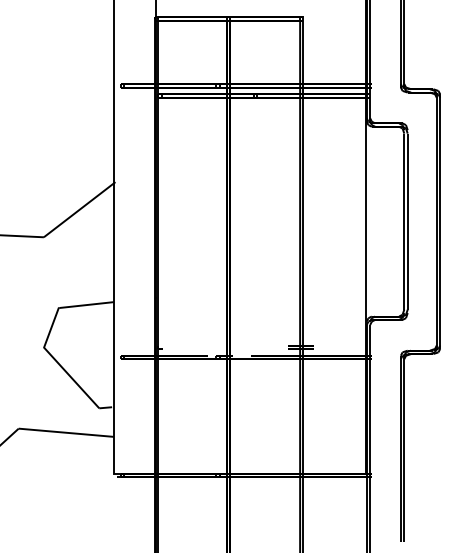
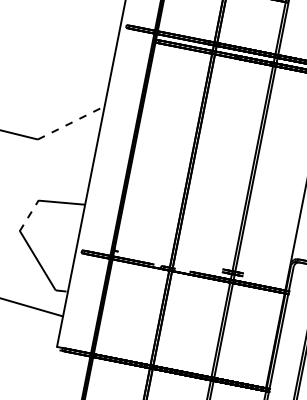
line: (80, 209) -> (72, 122), solid -> dashed
line: (51, 327) -> (29, 215), solid -> dashed

